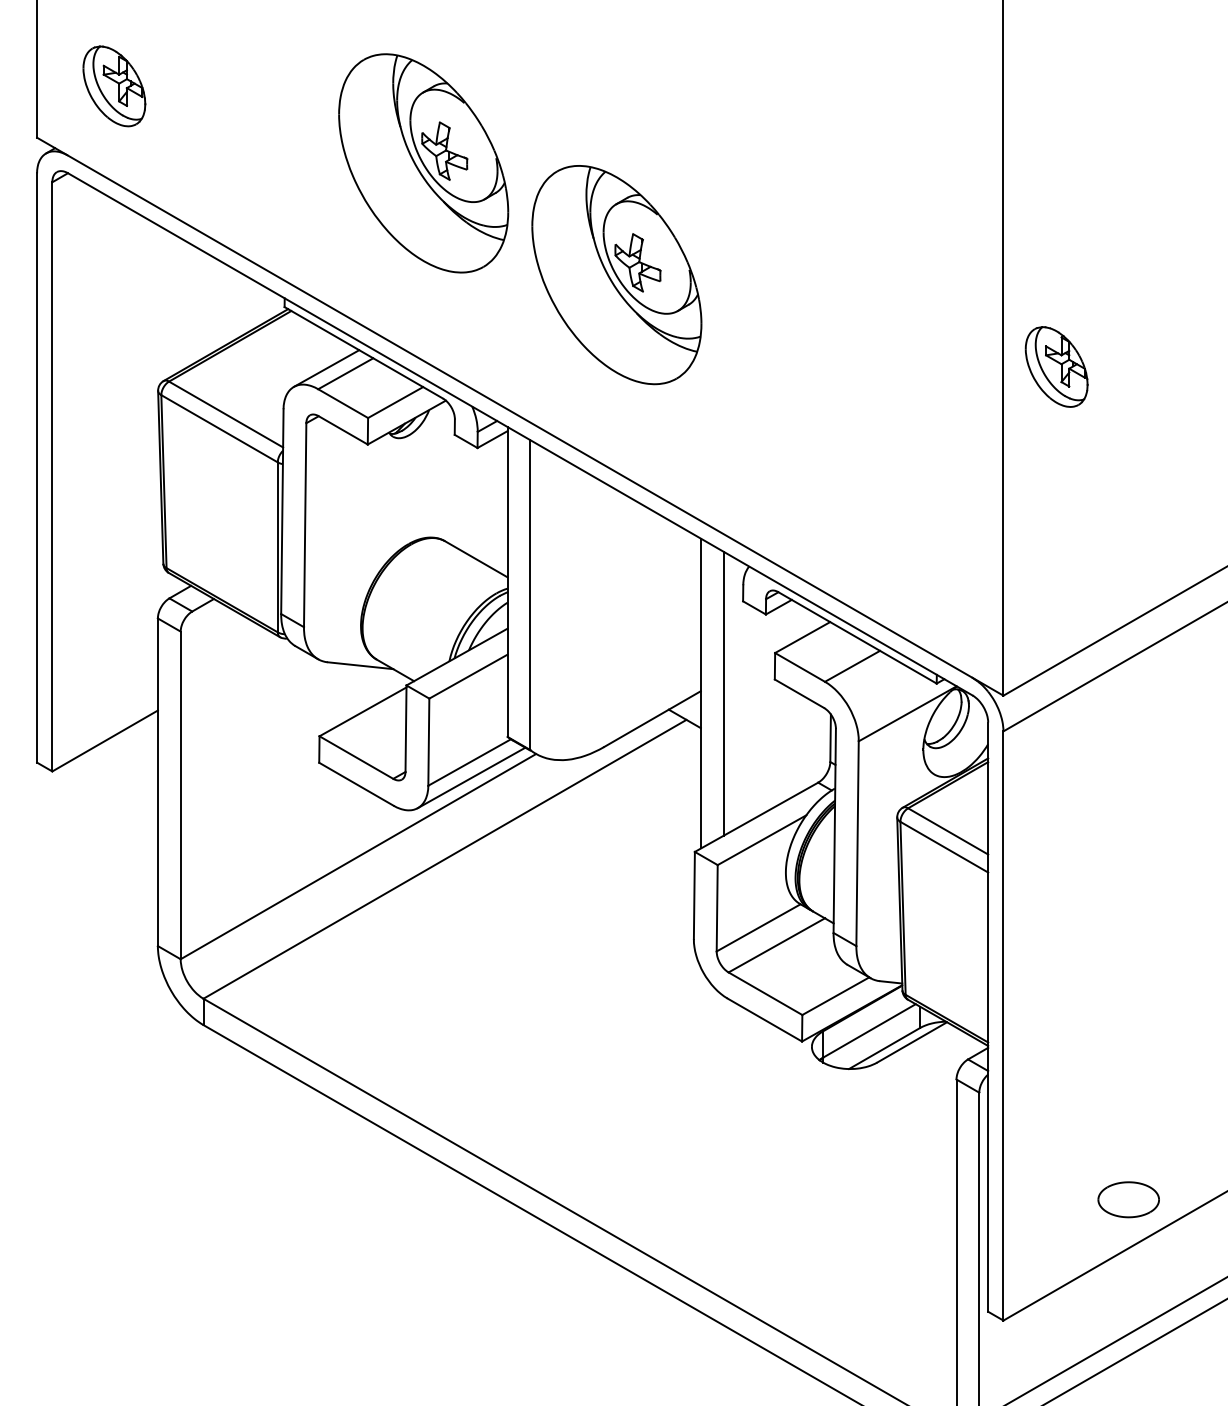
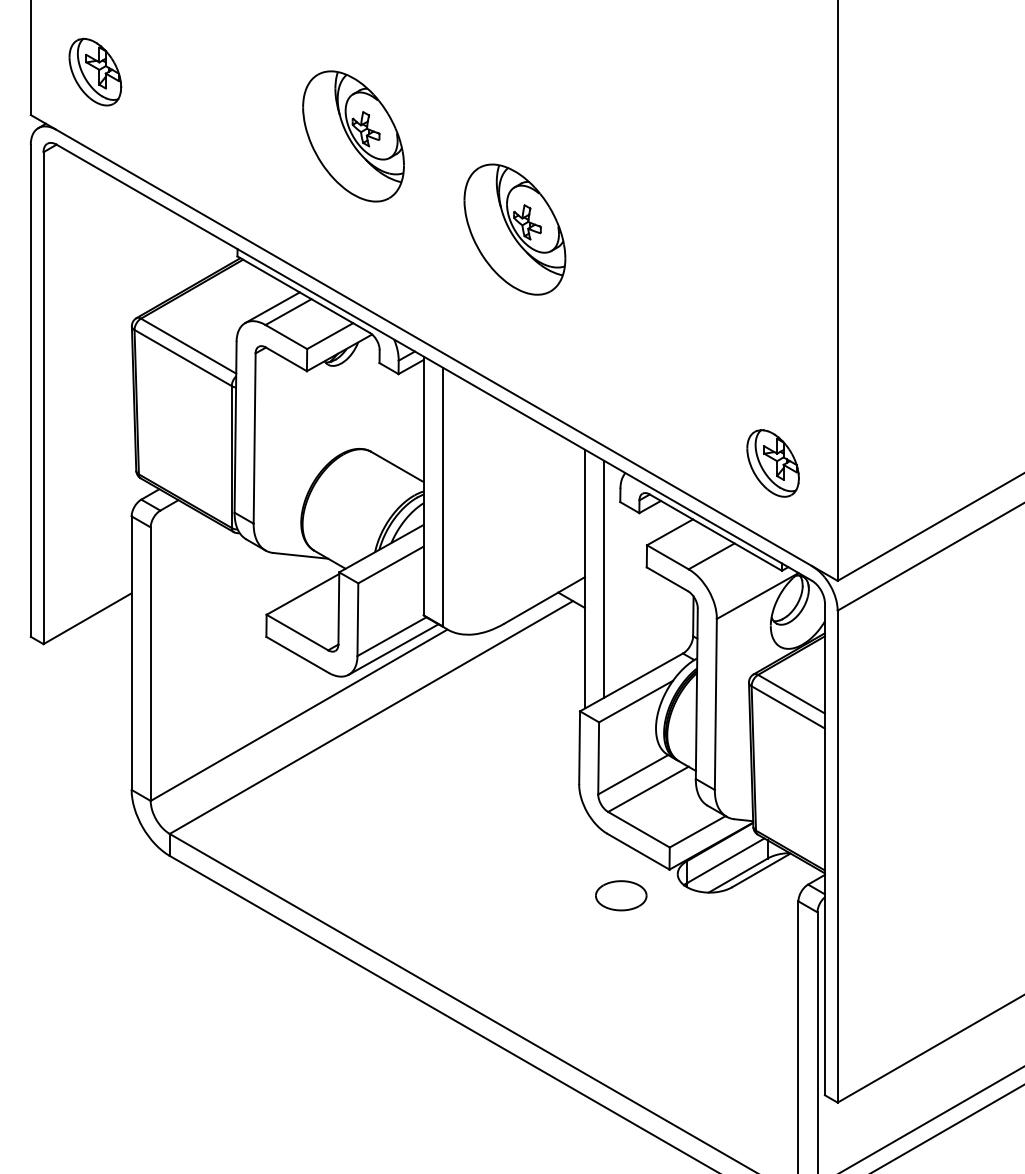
part: (423, 163) -> (353, 136), size x0.71
part: (616, 274) -> (514, 229), size x0.71
part: (1055, 367) -> (772, 463), moved
part: (1129, 1199) -> (621, 895), moved

